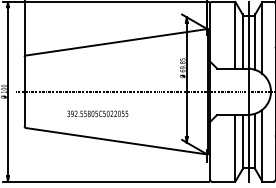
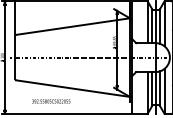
text: (98, 113) -> (51, 101), moved

